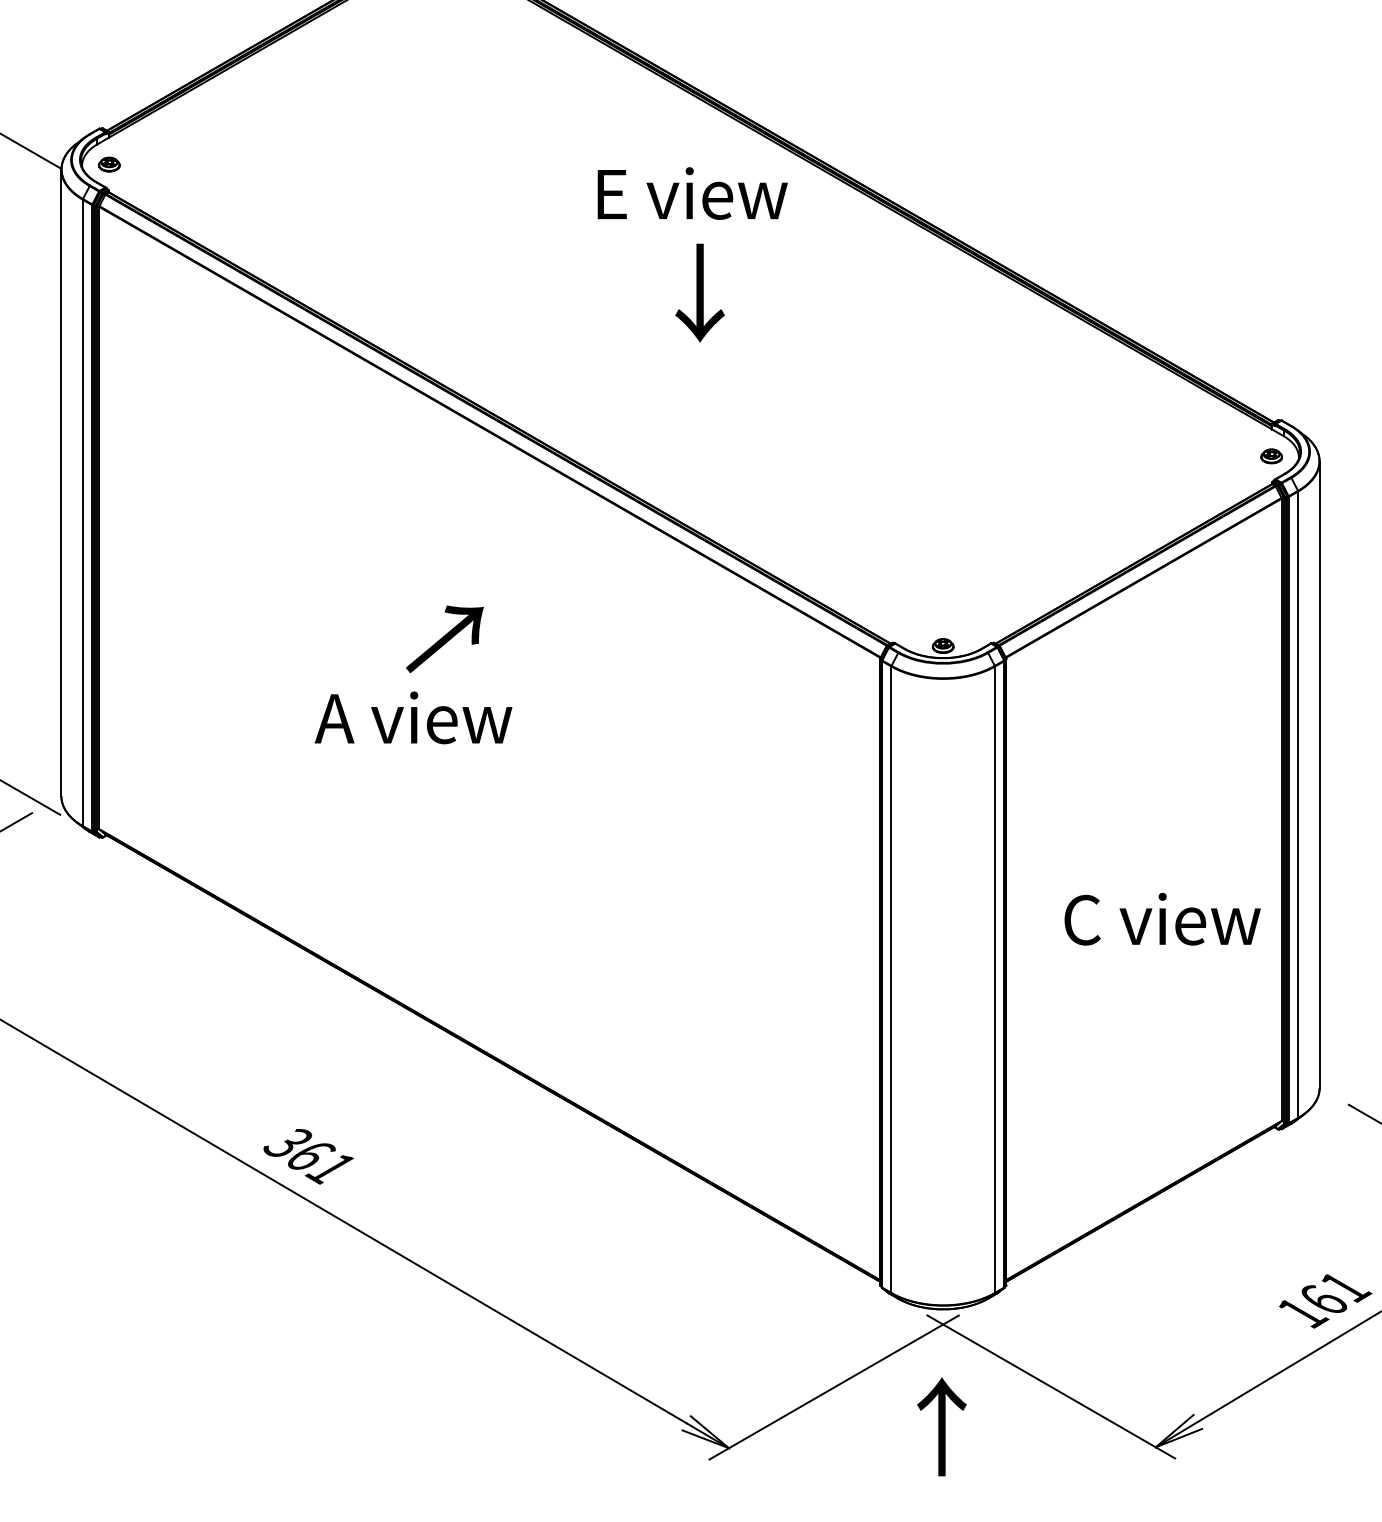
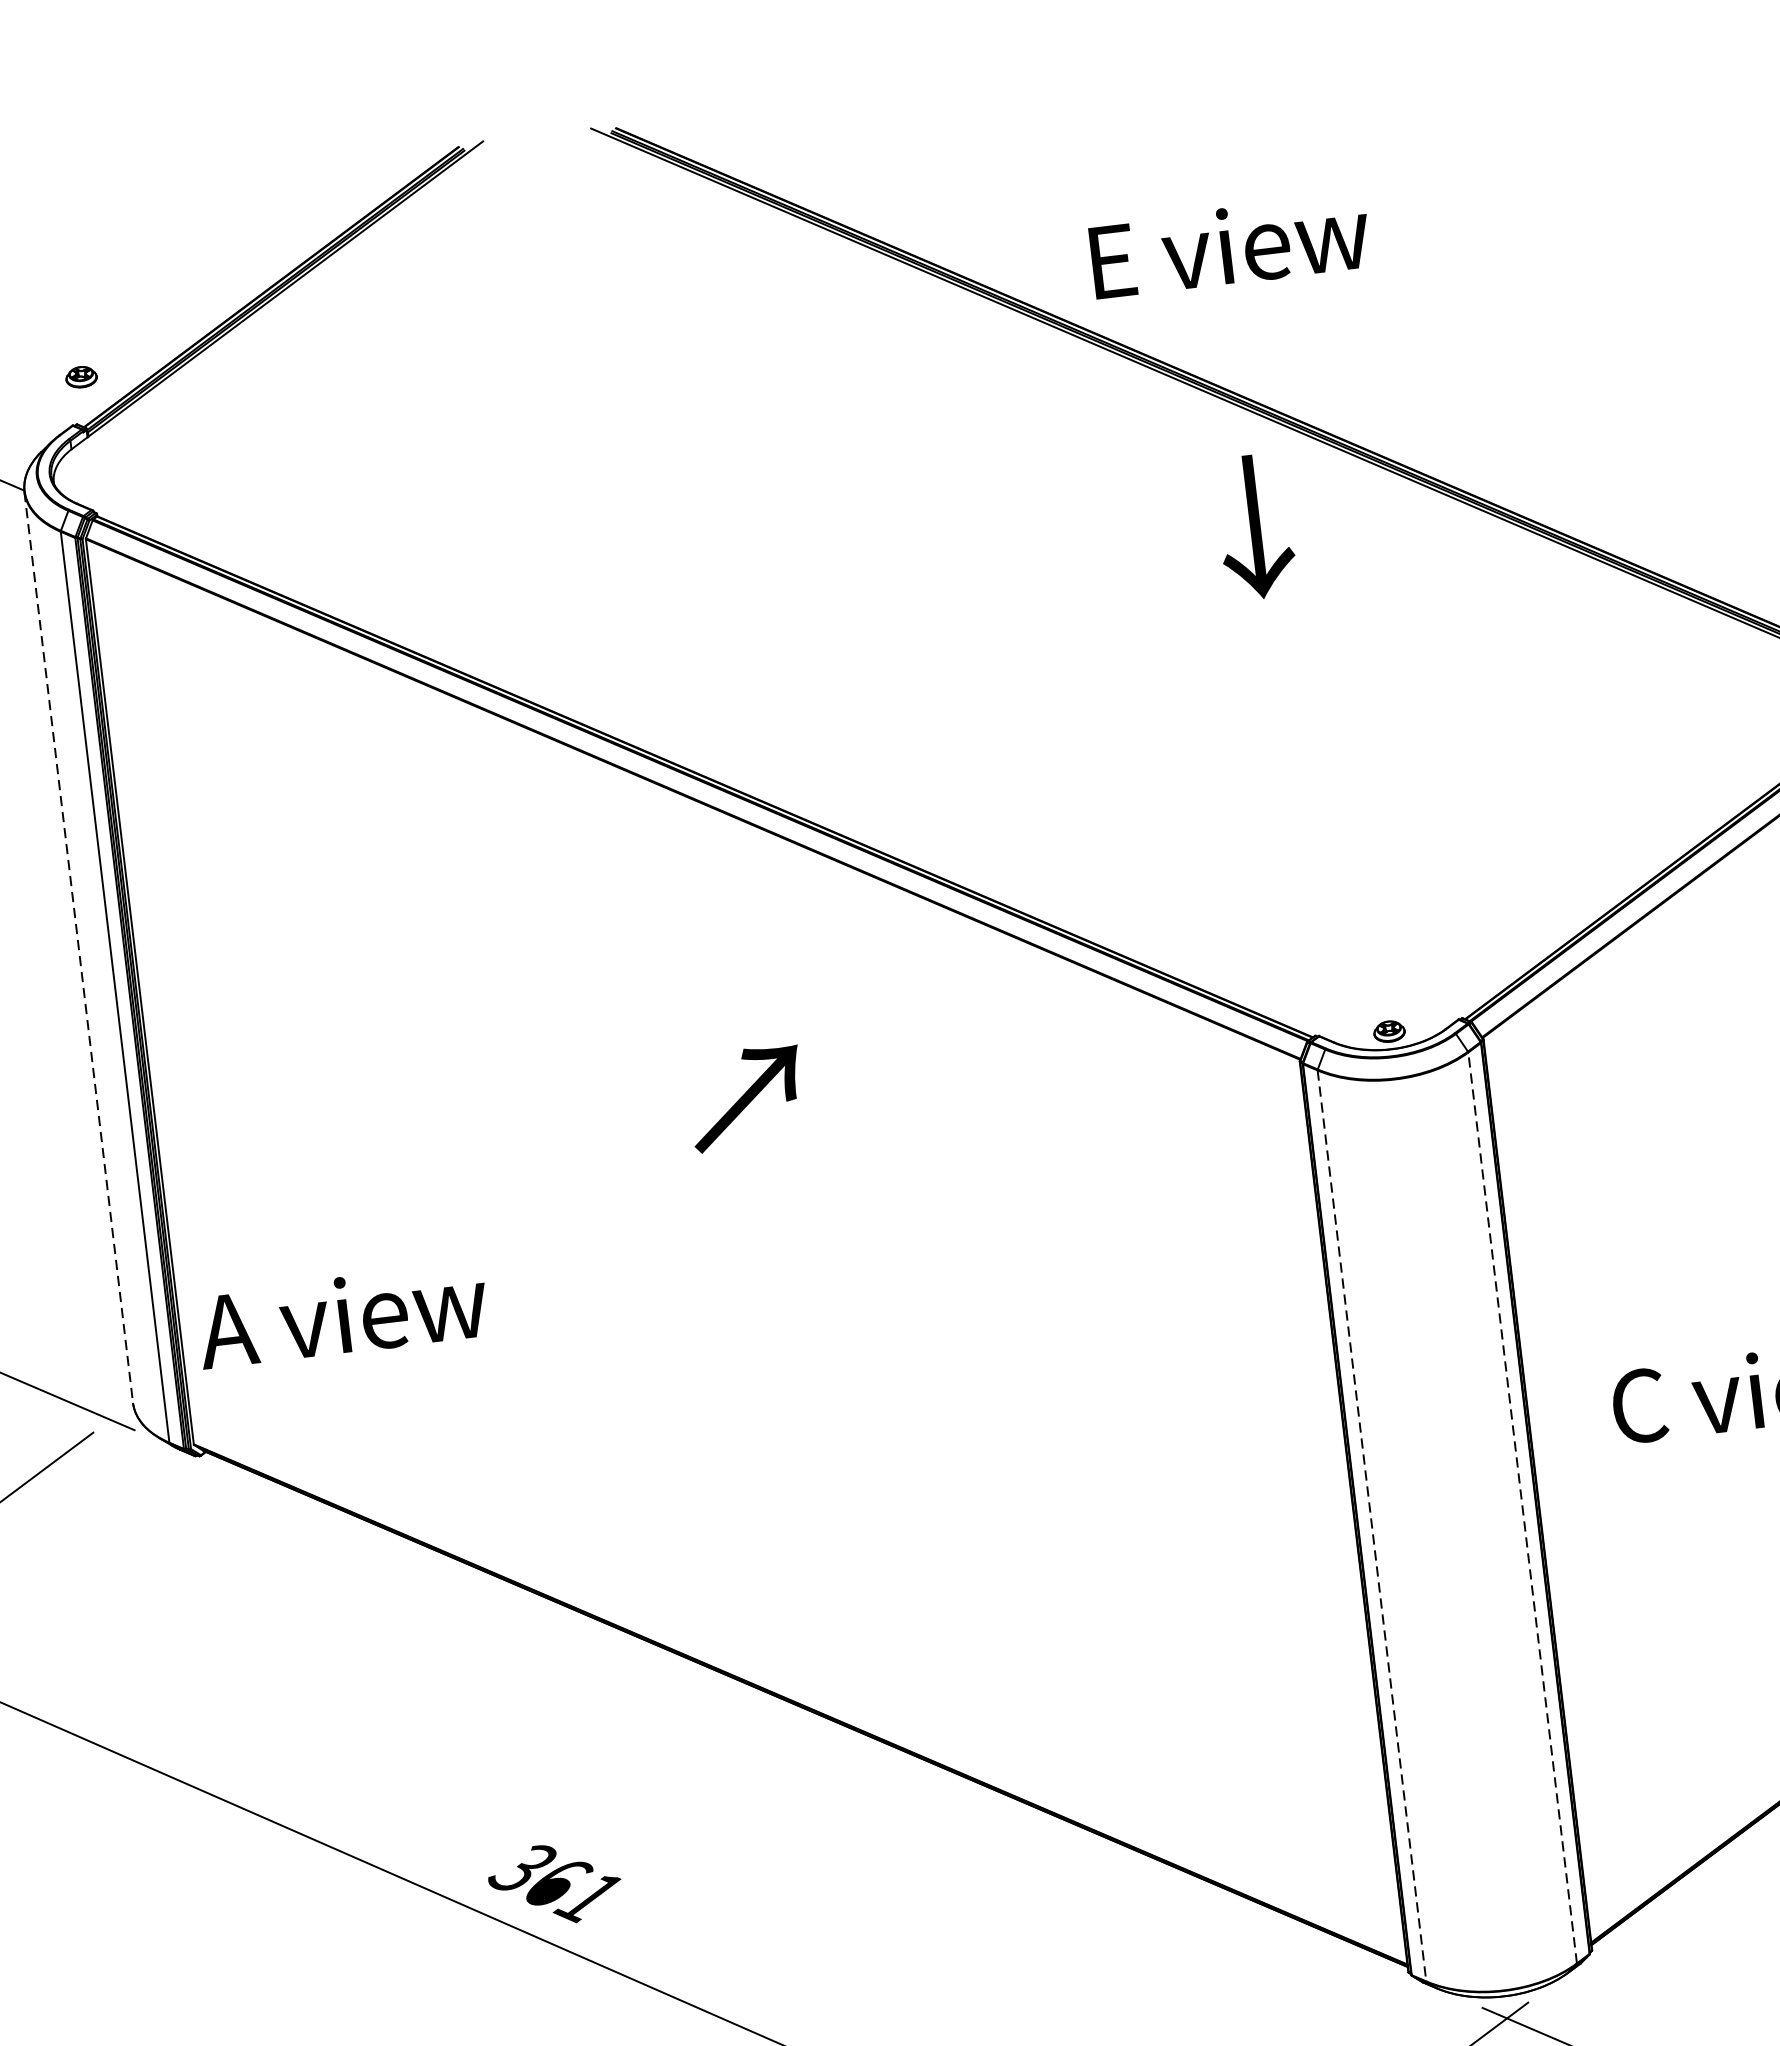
part: (109, 164) -> (81, 377), moved
text: (692, 193) -> (1229, 246), moved
text: (699, 292) -> (1254, 526), moved
line: (61, 483) -> (78, 948), solid -> dashed
text: (444, 639) -> (745, 1098), moved
text: (413, 717) -> (342, 1314), moved
line: (995, 979) -> (1523, 1507), solid -> dashed
line: (891, 980) -> (1372, 1527), solid -> dashed

